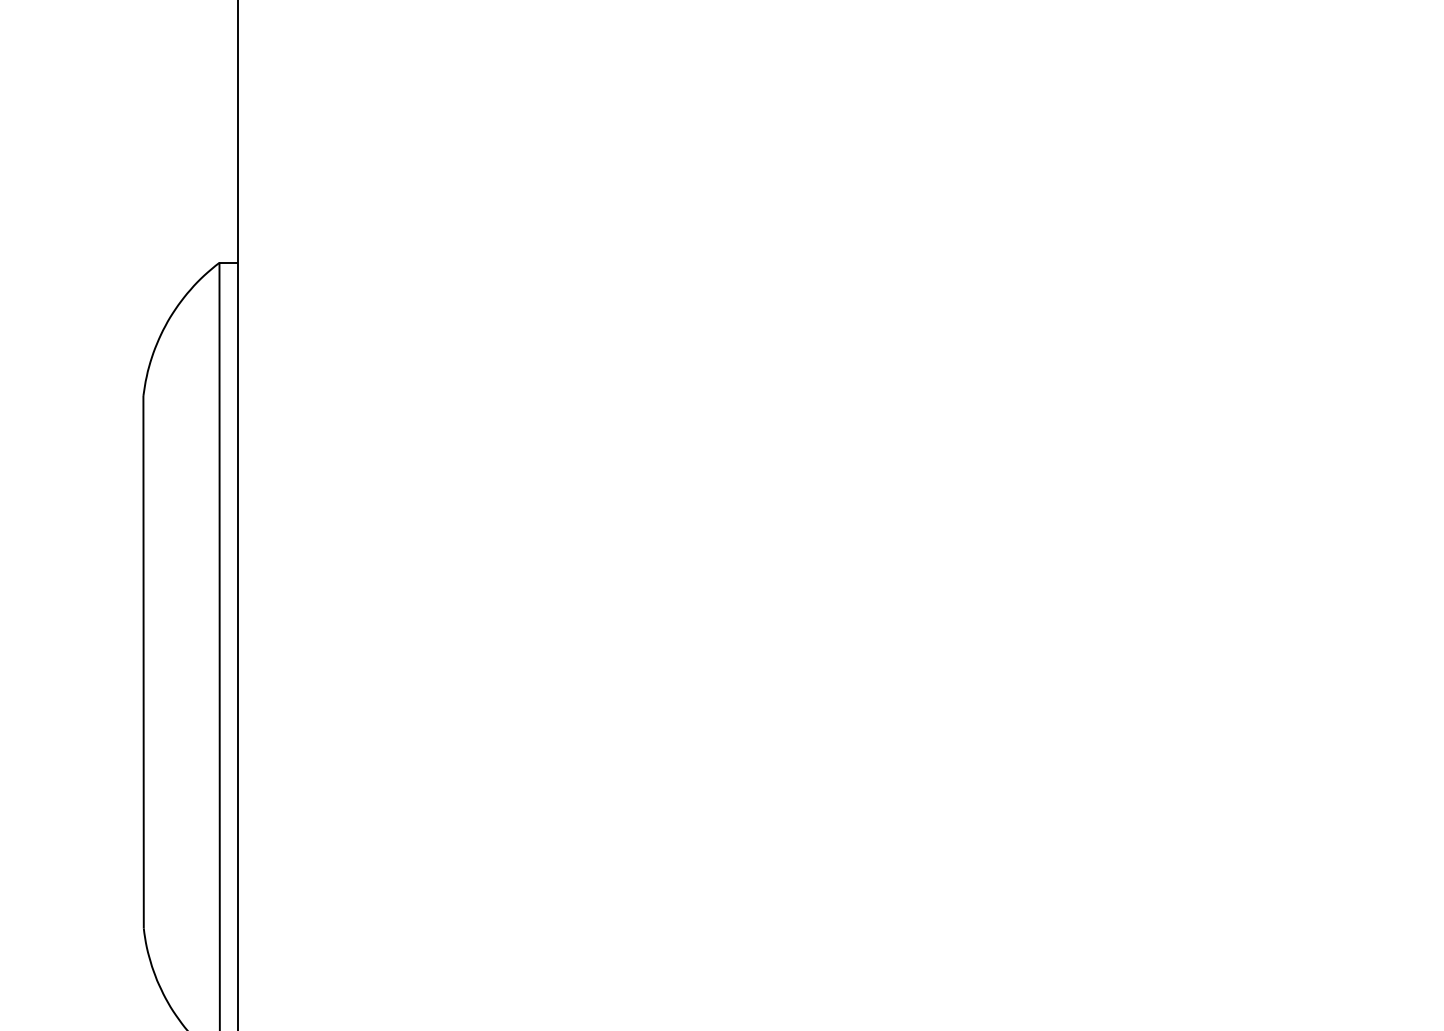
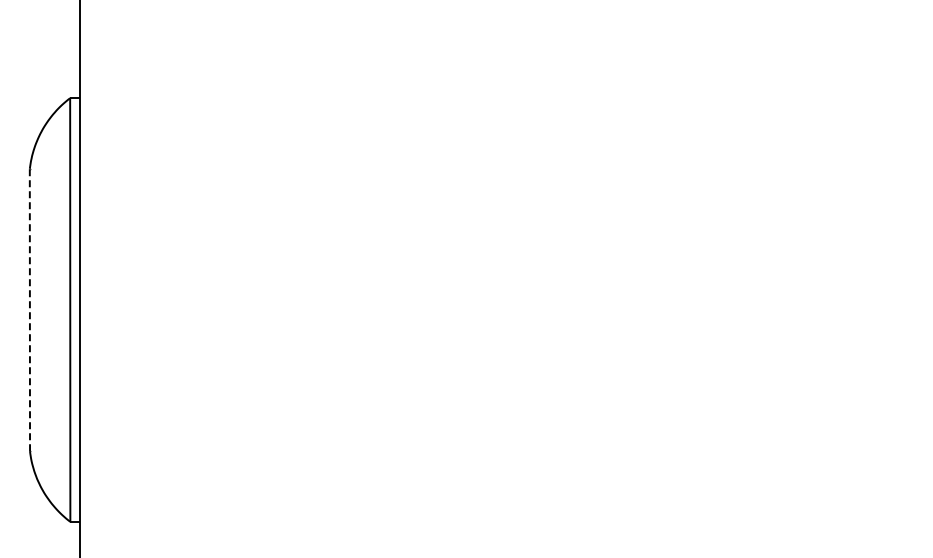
line: (142, 661) -> (29, 309), solid -> dashed

